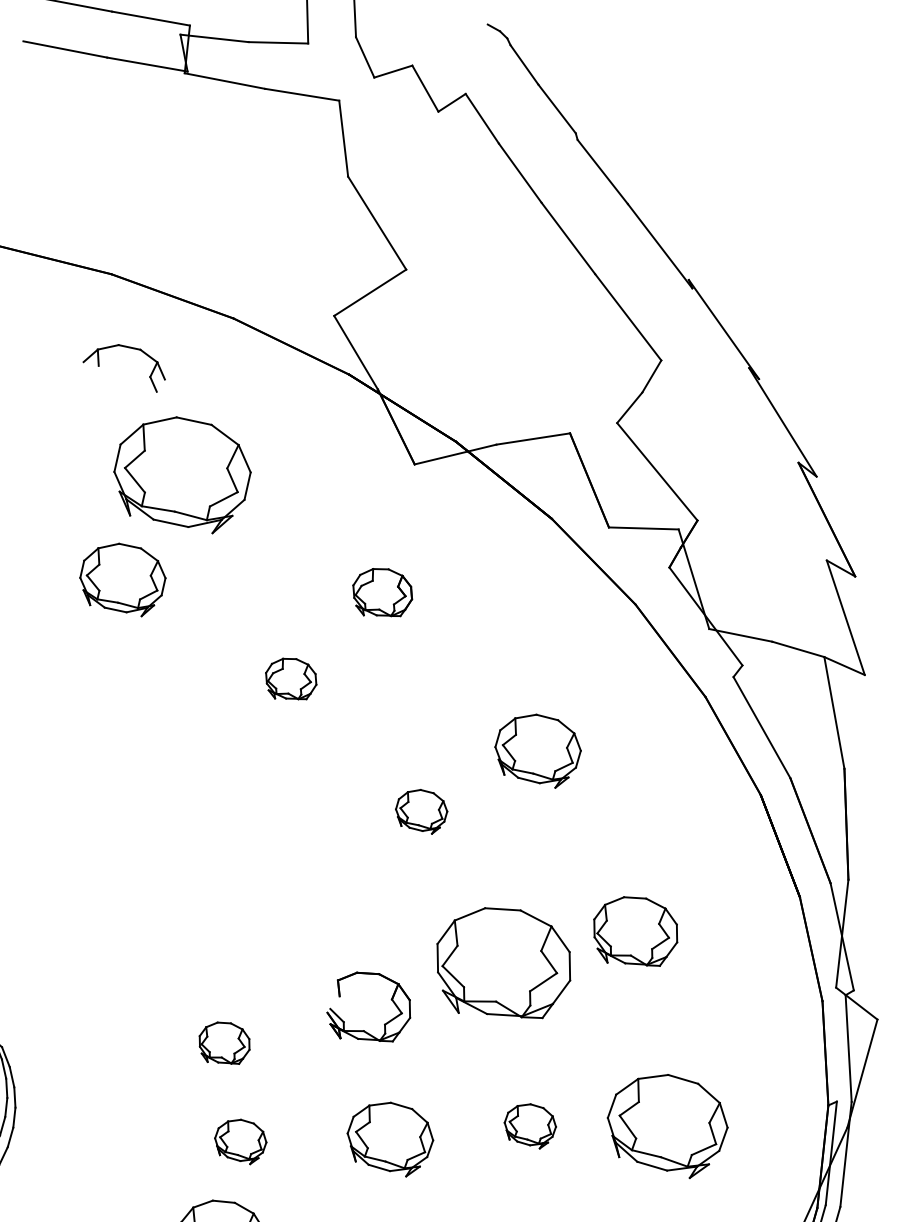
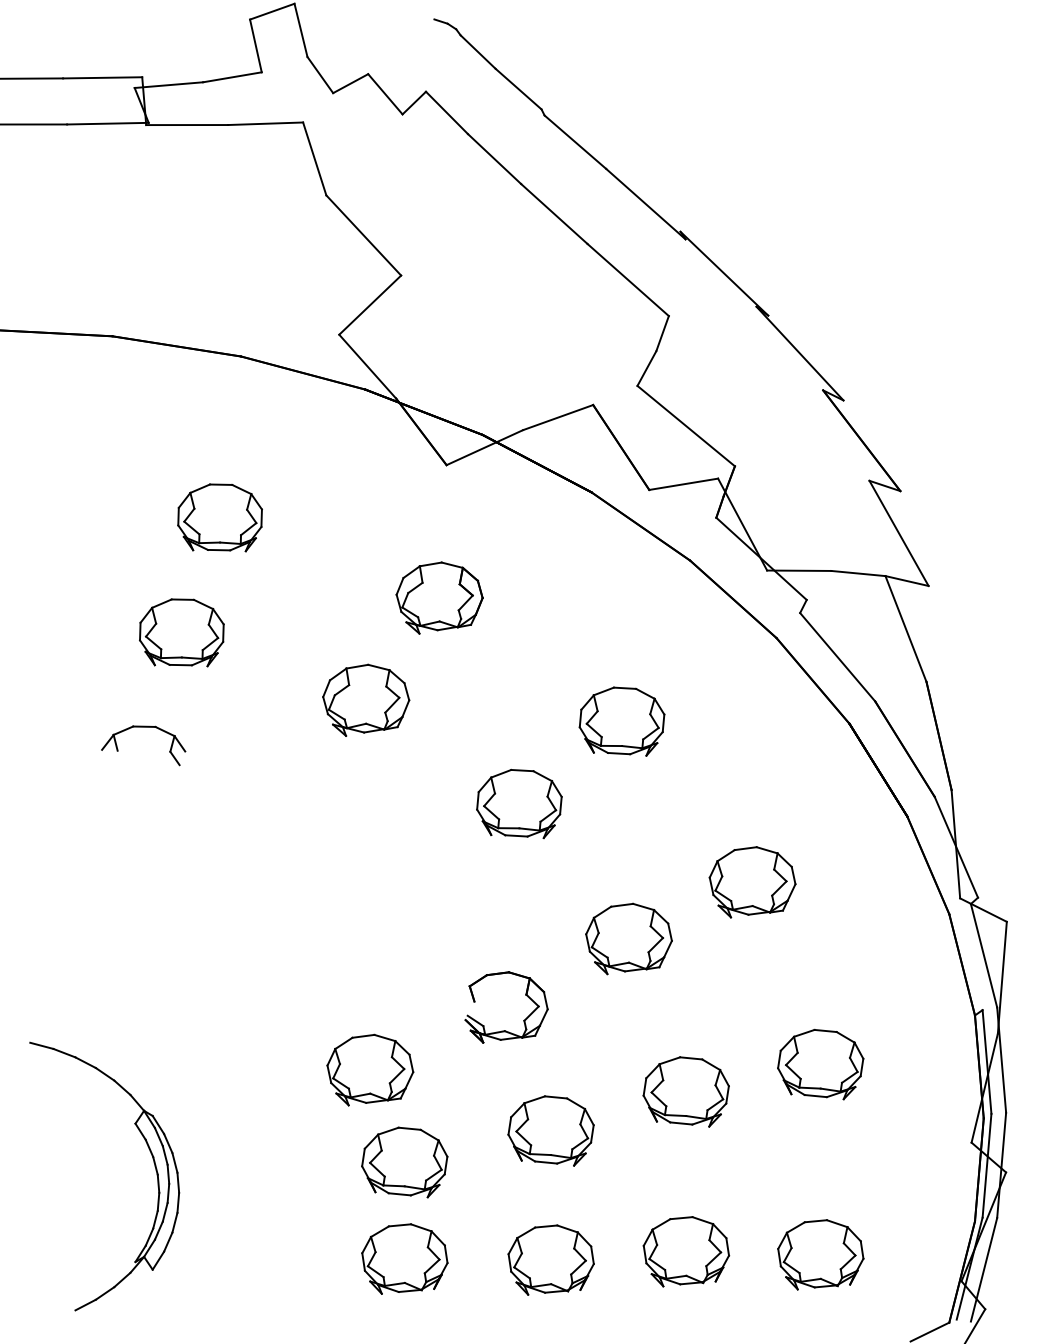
part: (128, 348) -> (143, 727), moved
part: (181, 472) -> (219, 517), size x0.62
part: (382, 592) -> (439, 597), size x1.43
part: (291, 679) -> (366, 699), size x1.67
part: (421, 810) -> (519, 803), size x1.67
part: (502, 963) -> (628, 938), size x0.62
part: (224, 1043) -> (370, 1069), size x1.67
part: (529, 1124) -> (685, 1091), size x1.67
part: (667, 1124) -> (820, 1064), size x0.71
part: (240, 1140) -> (404, 1162), size x1.67

